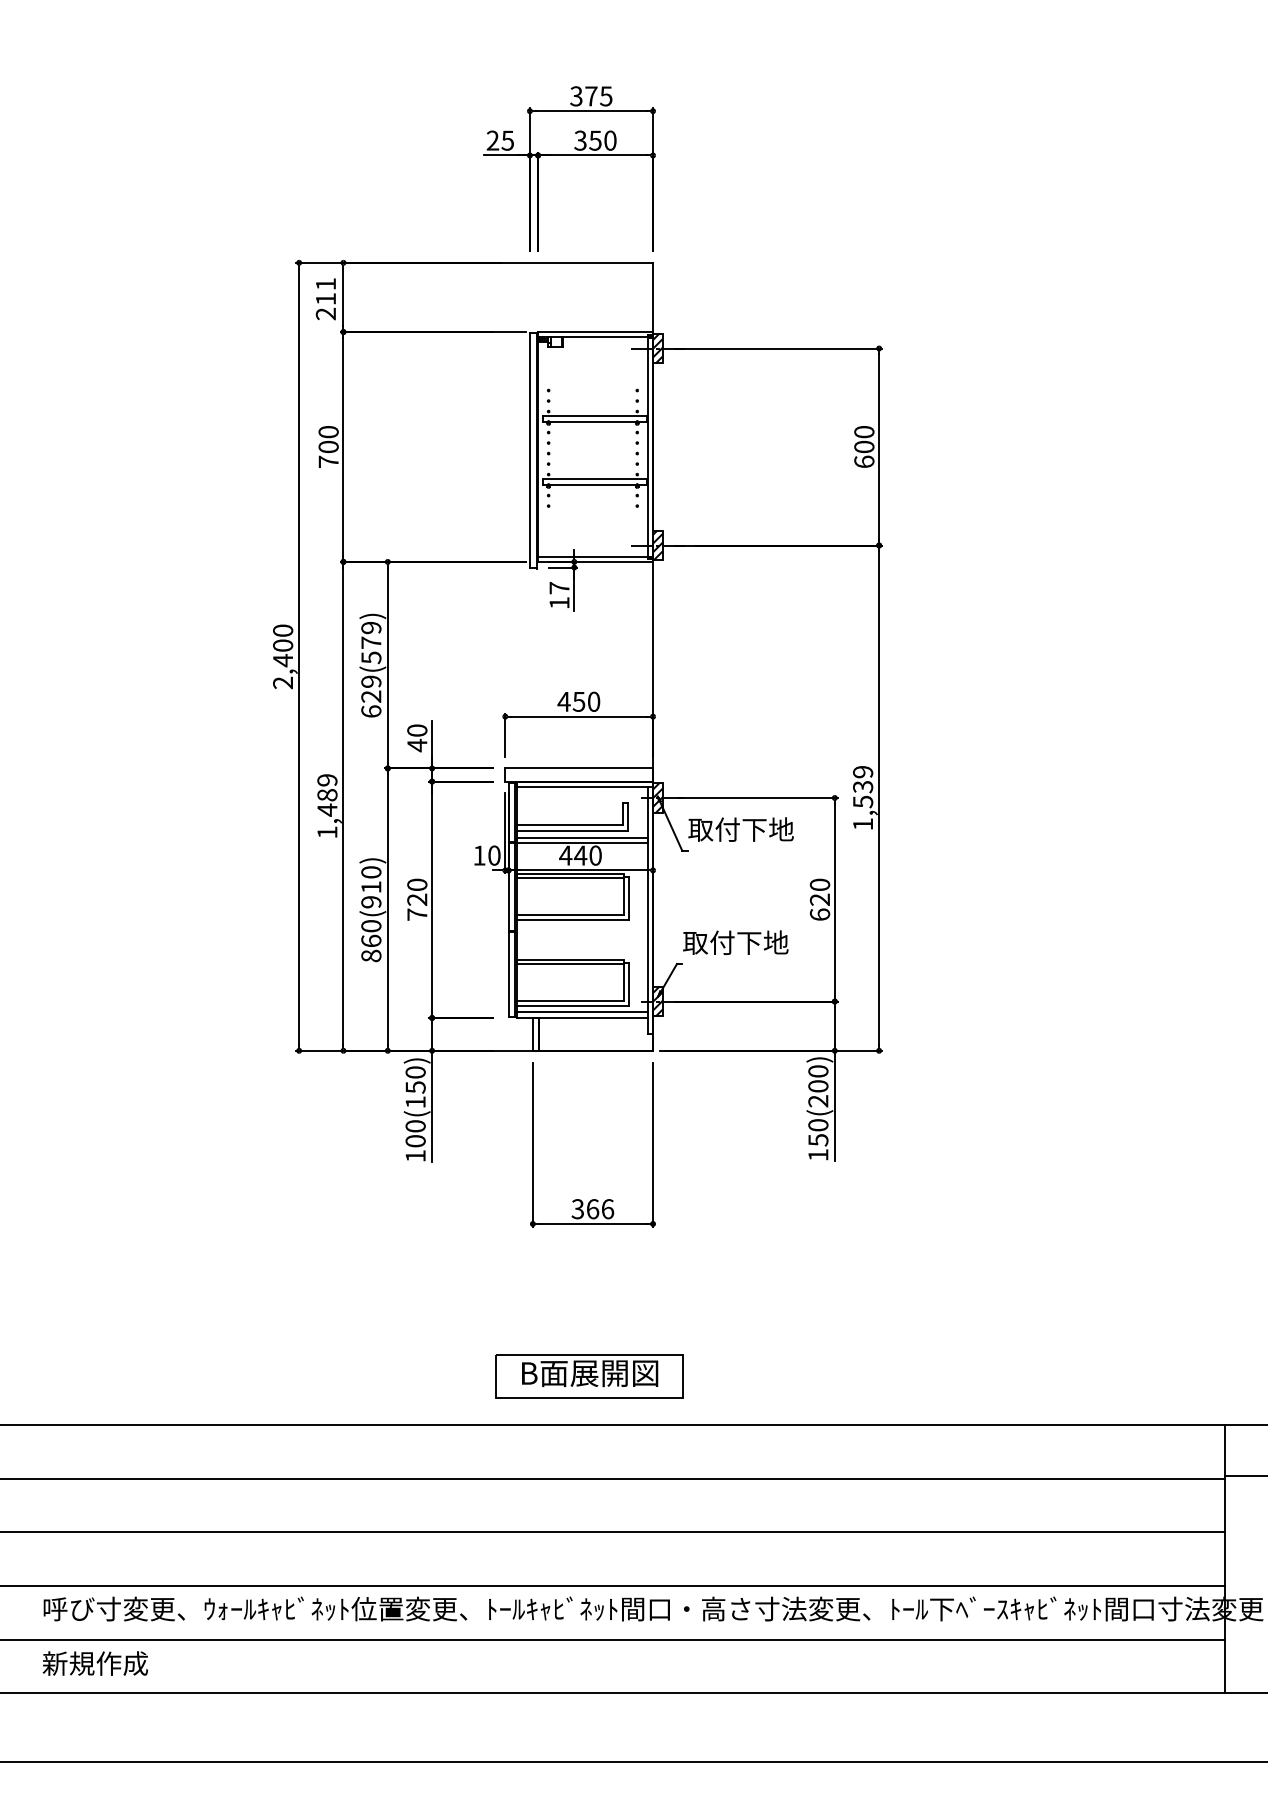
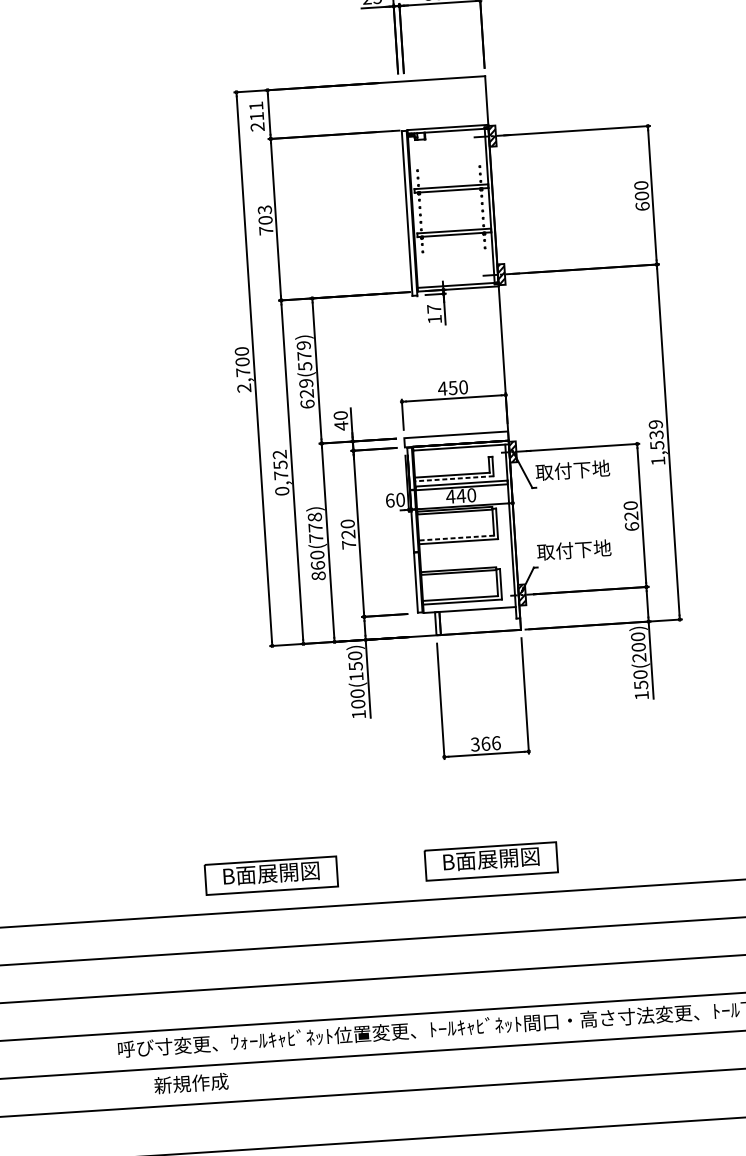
text: (328, 432) -> (264, 210), 700 -> 703
text: (282, 660) -> (242, 372), 2,400 -> 2,700
text: (327, 806) -> (281, 472), 1,489 -> 0,752
line: (572, 830) -> (454, 478), solid -> dashed
text: (479, 855) -> (390, 500), 10 -> 60
text: (371, 887) -> (315, 527), 860(910) -> 860(778)
line: (569, 914) -> (456, 537), solid -> dashed
line: (581, 1011) -> (468, 605), removed
part: (276, 1376) -> (271, 875), added
text: (94, 1663) -> (190, 1083), moved

